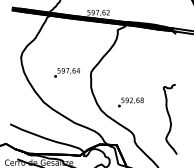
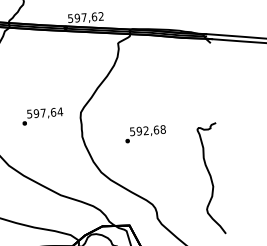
text: (130, 102) -> (144, 134), moved

